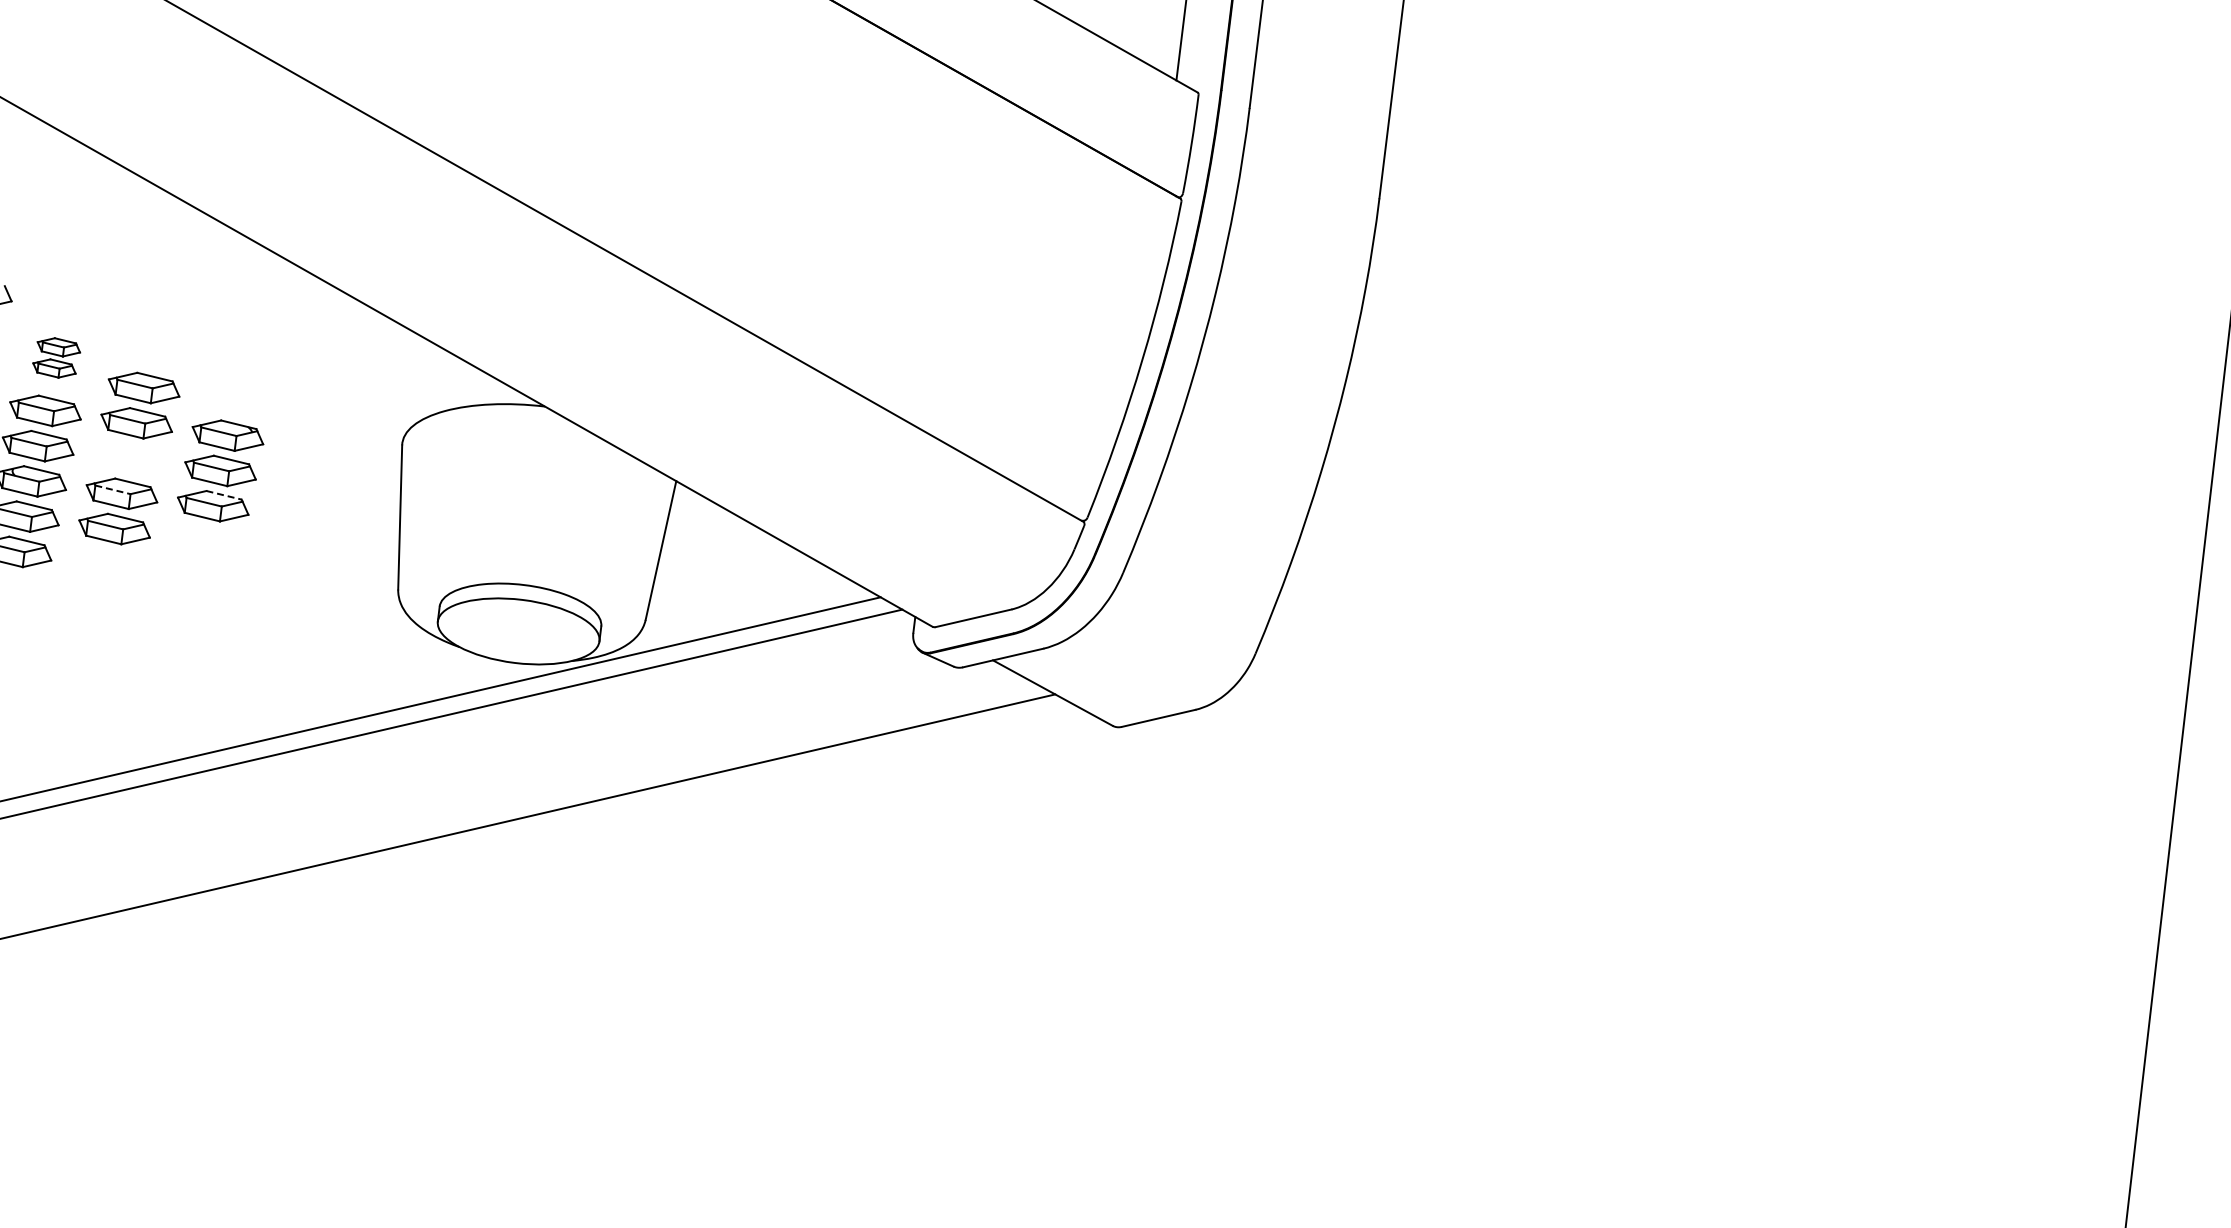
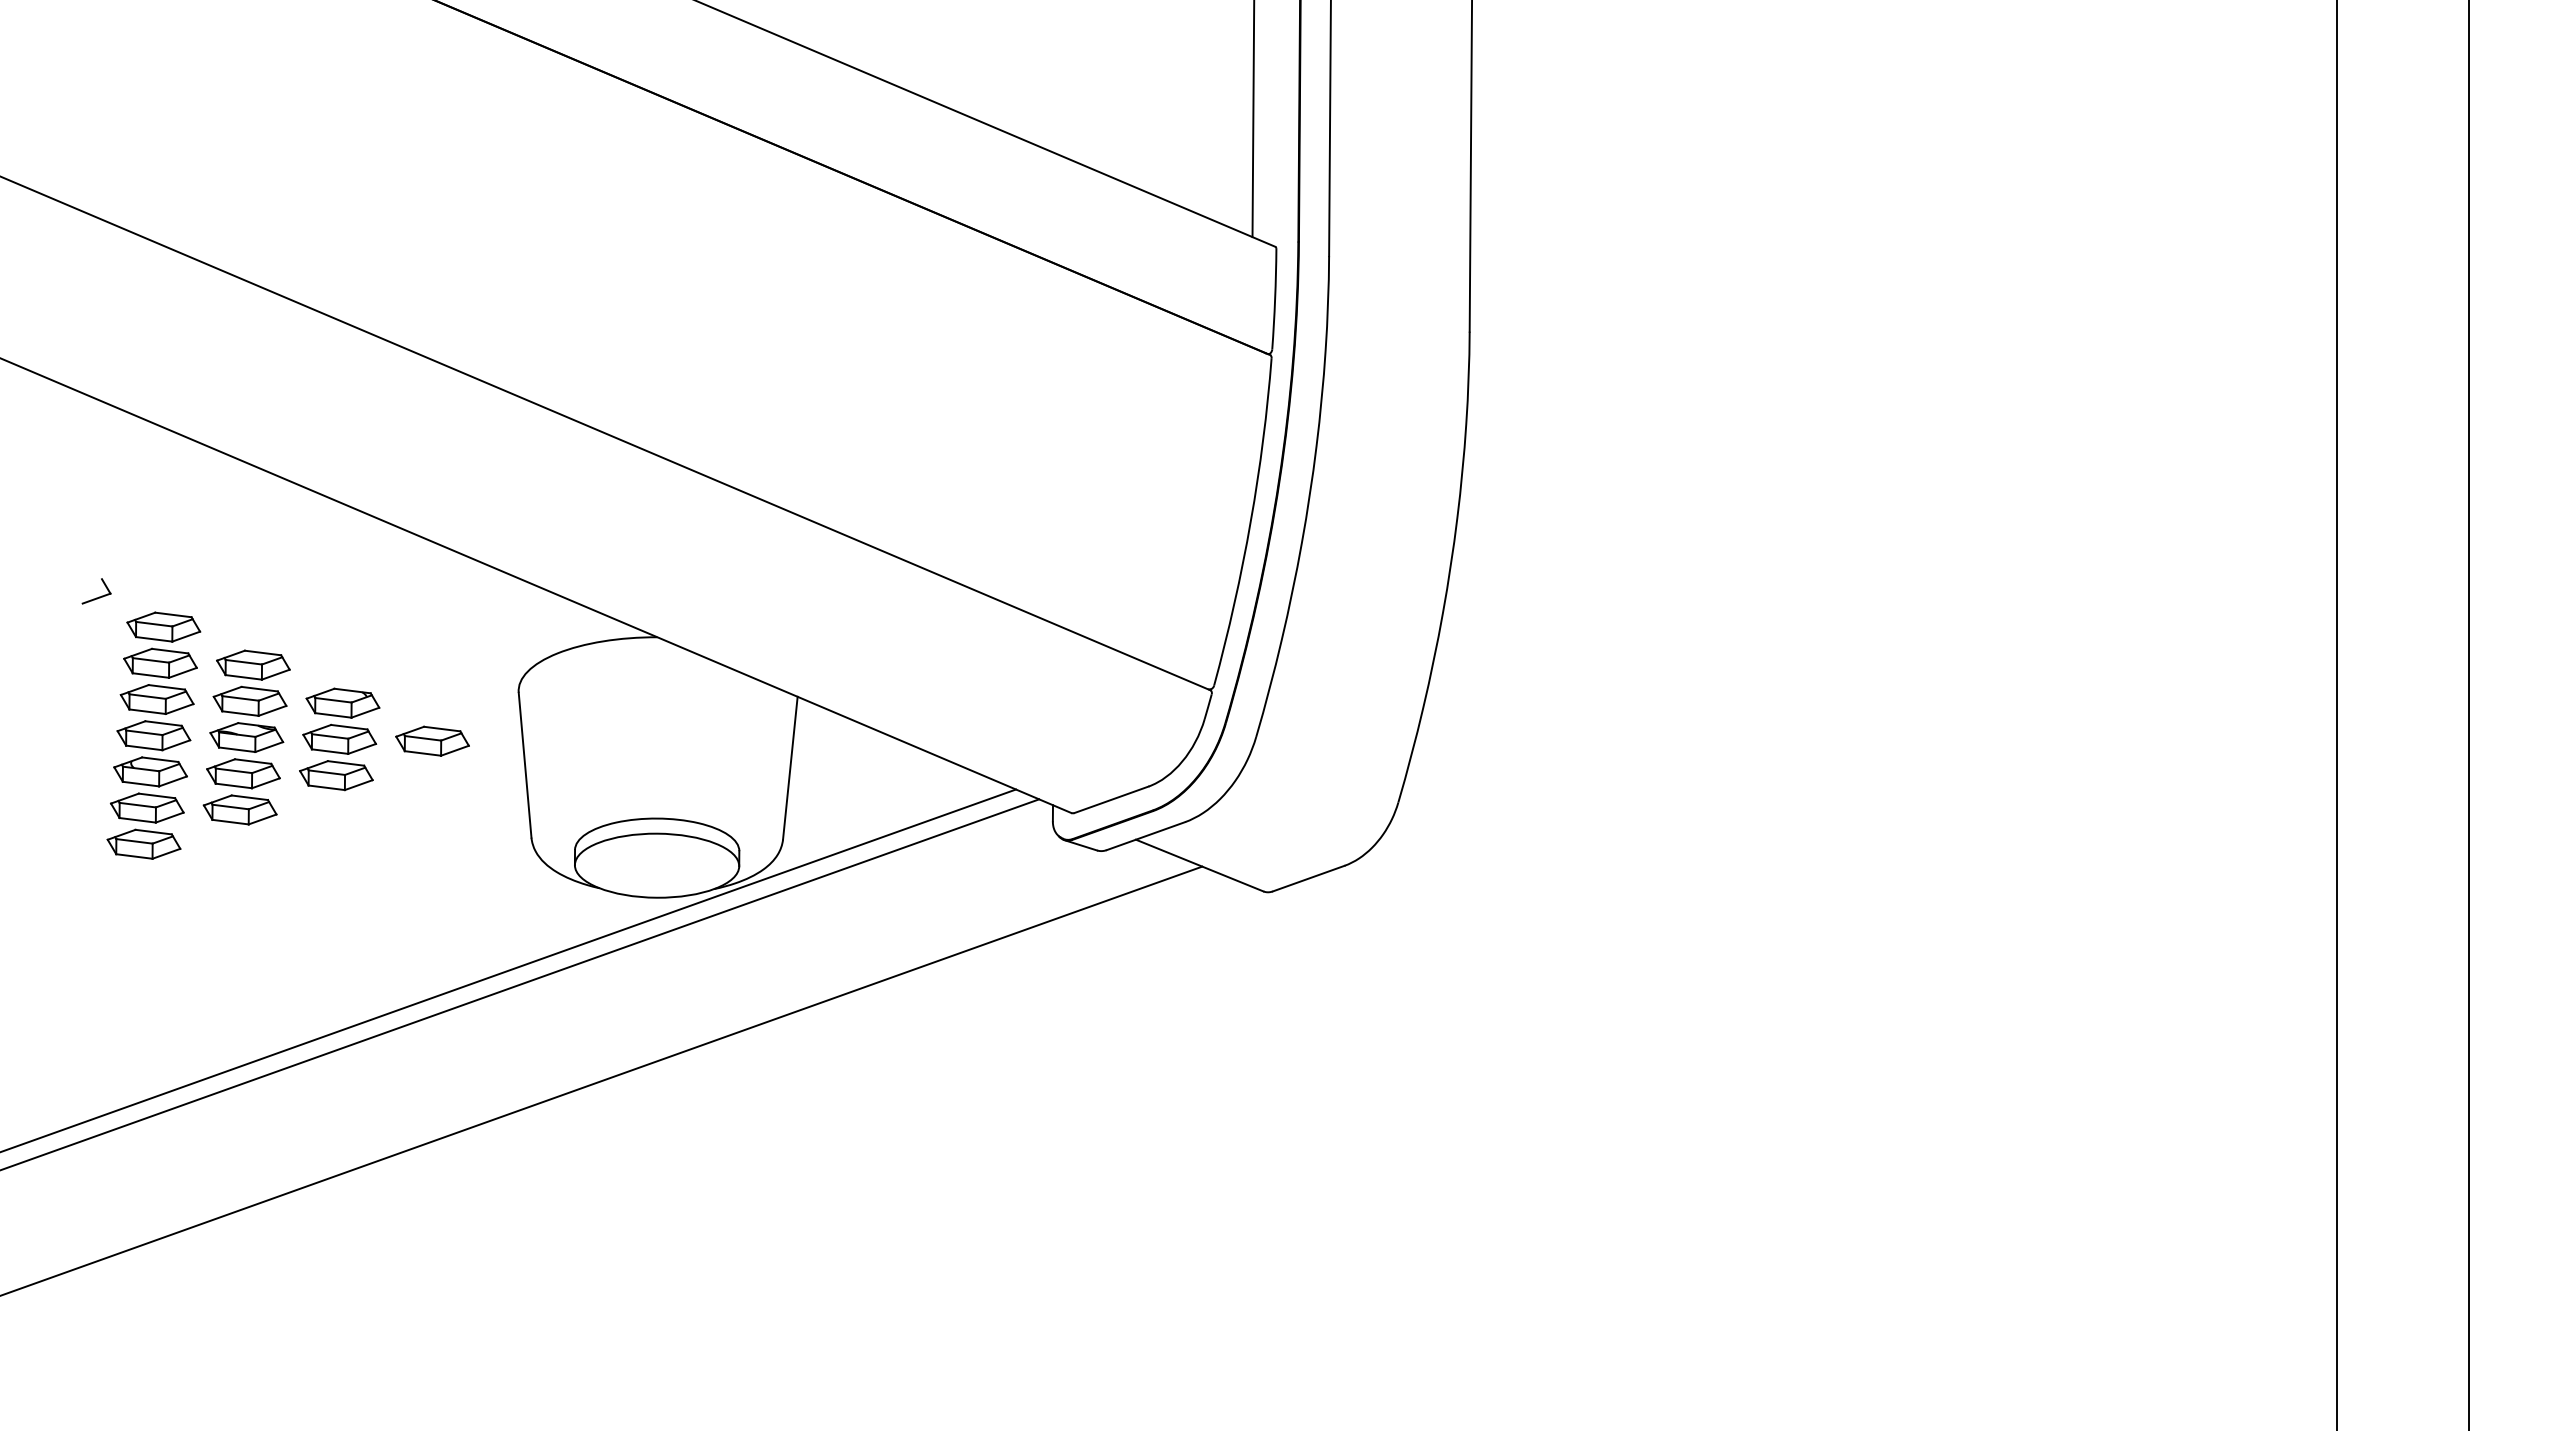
part: (56, 357) -> (162, 644), size x1.67
part: (129, 458) -> (246, 737), added
part: (311, 482) -> (432, 740), added
line: (113, 489) -> (234, 770), dashed -> solid
line: (224, 495) -> (346, 763), dashed -> solid

